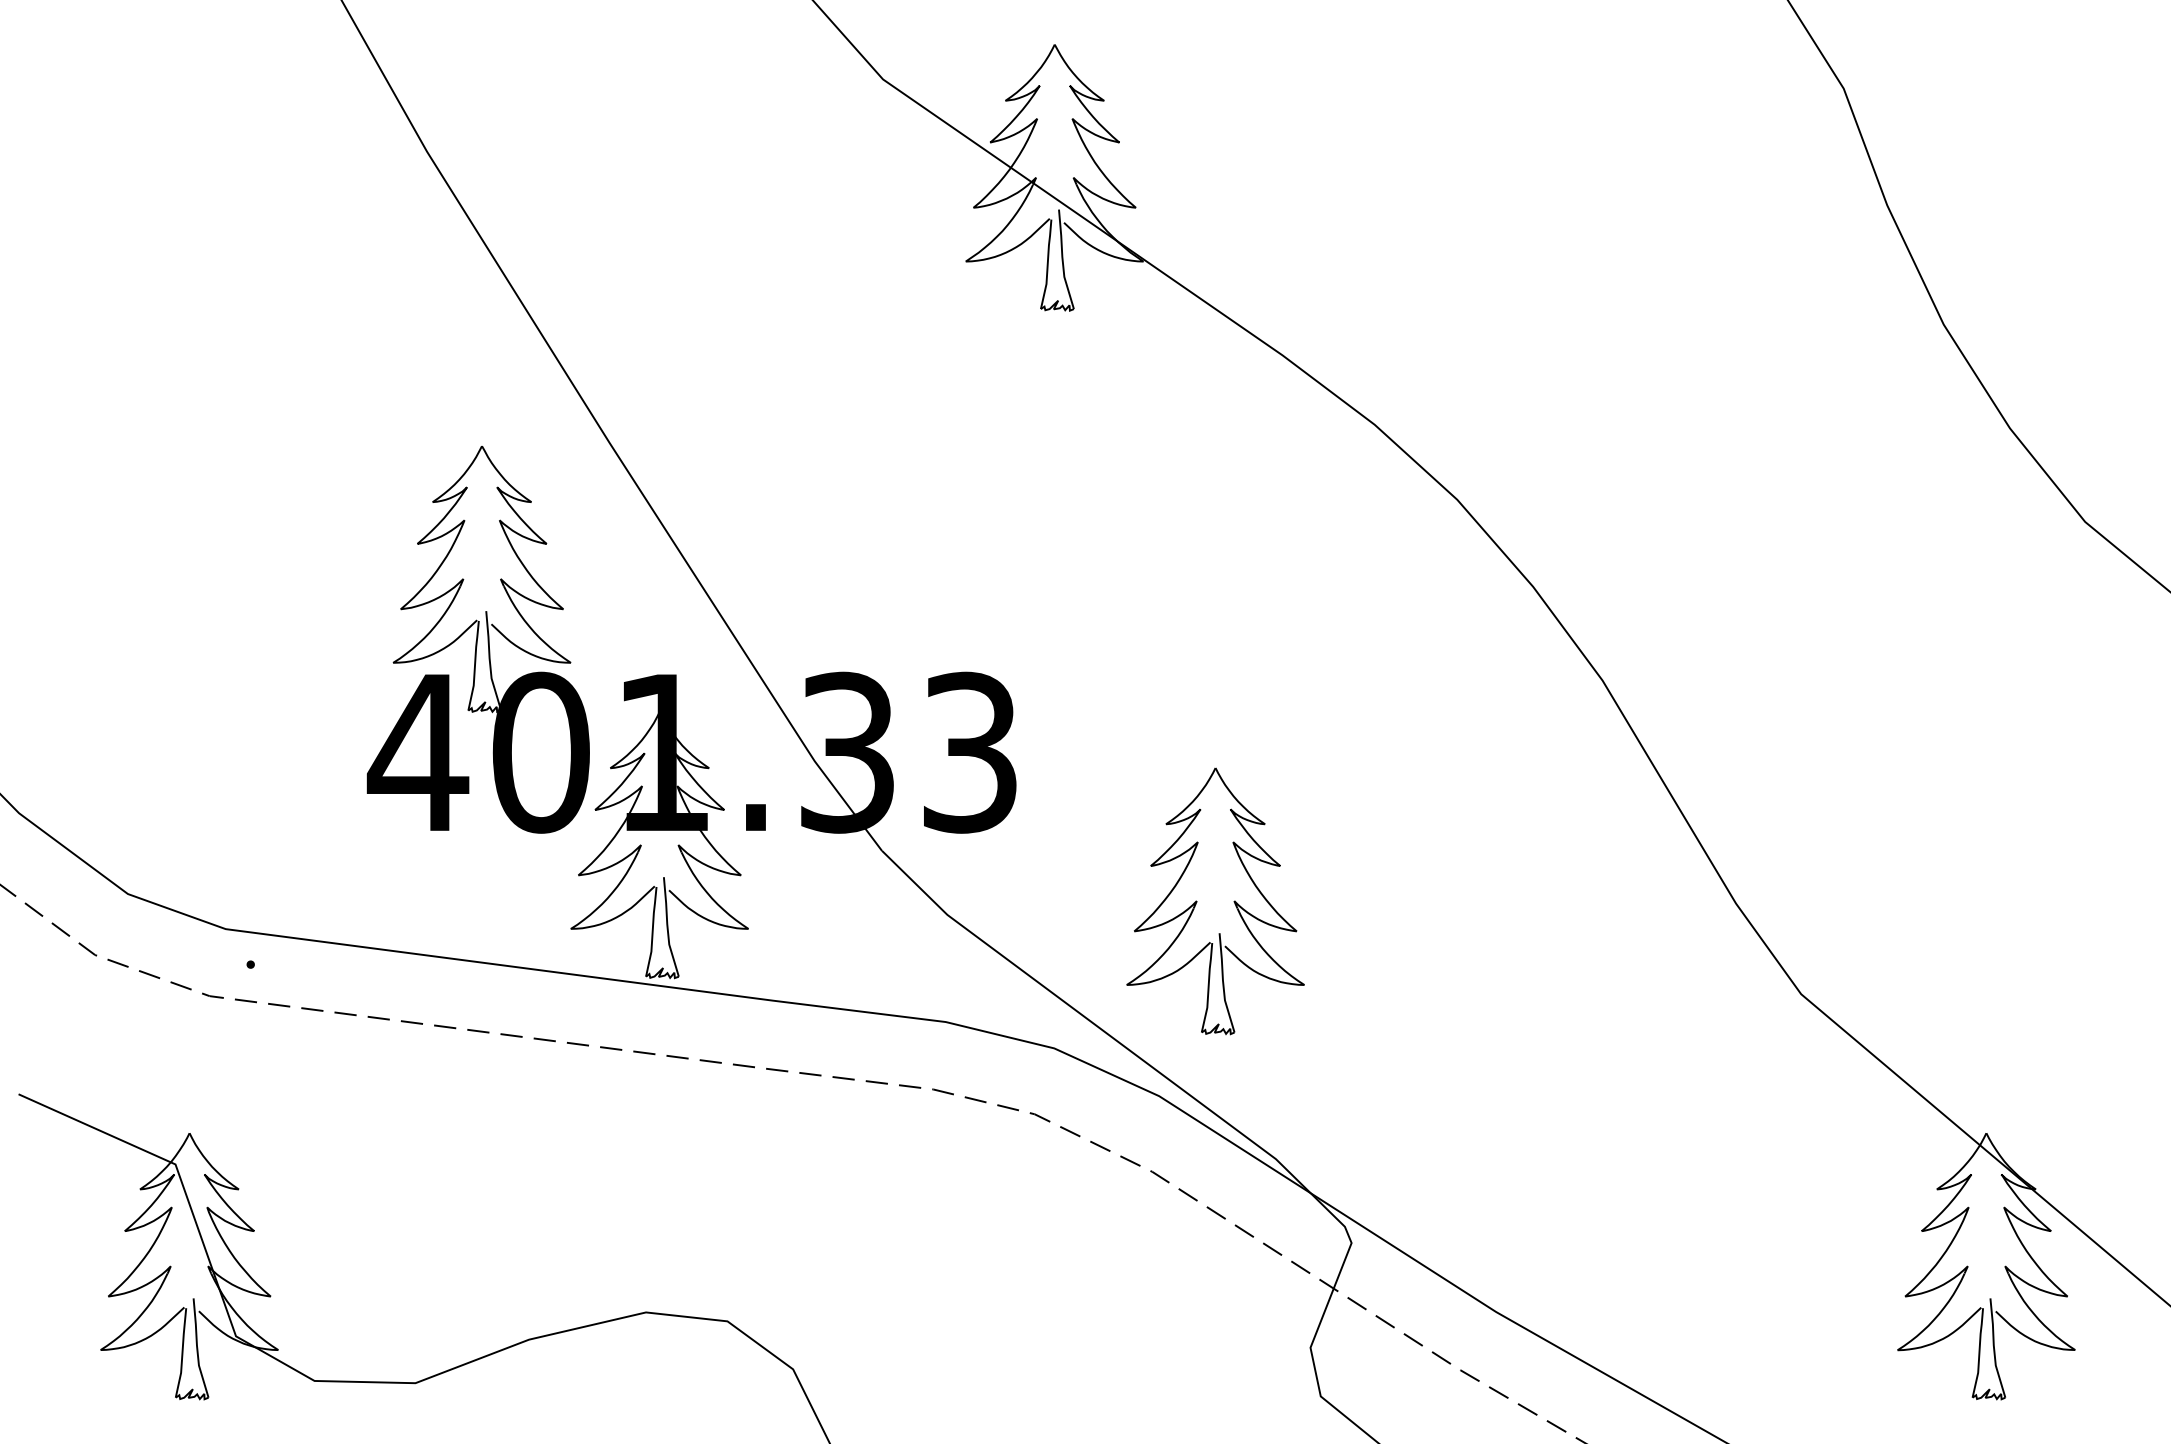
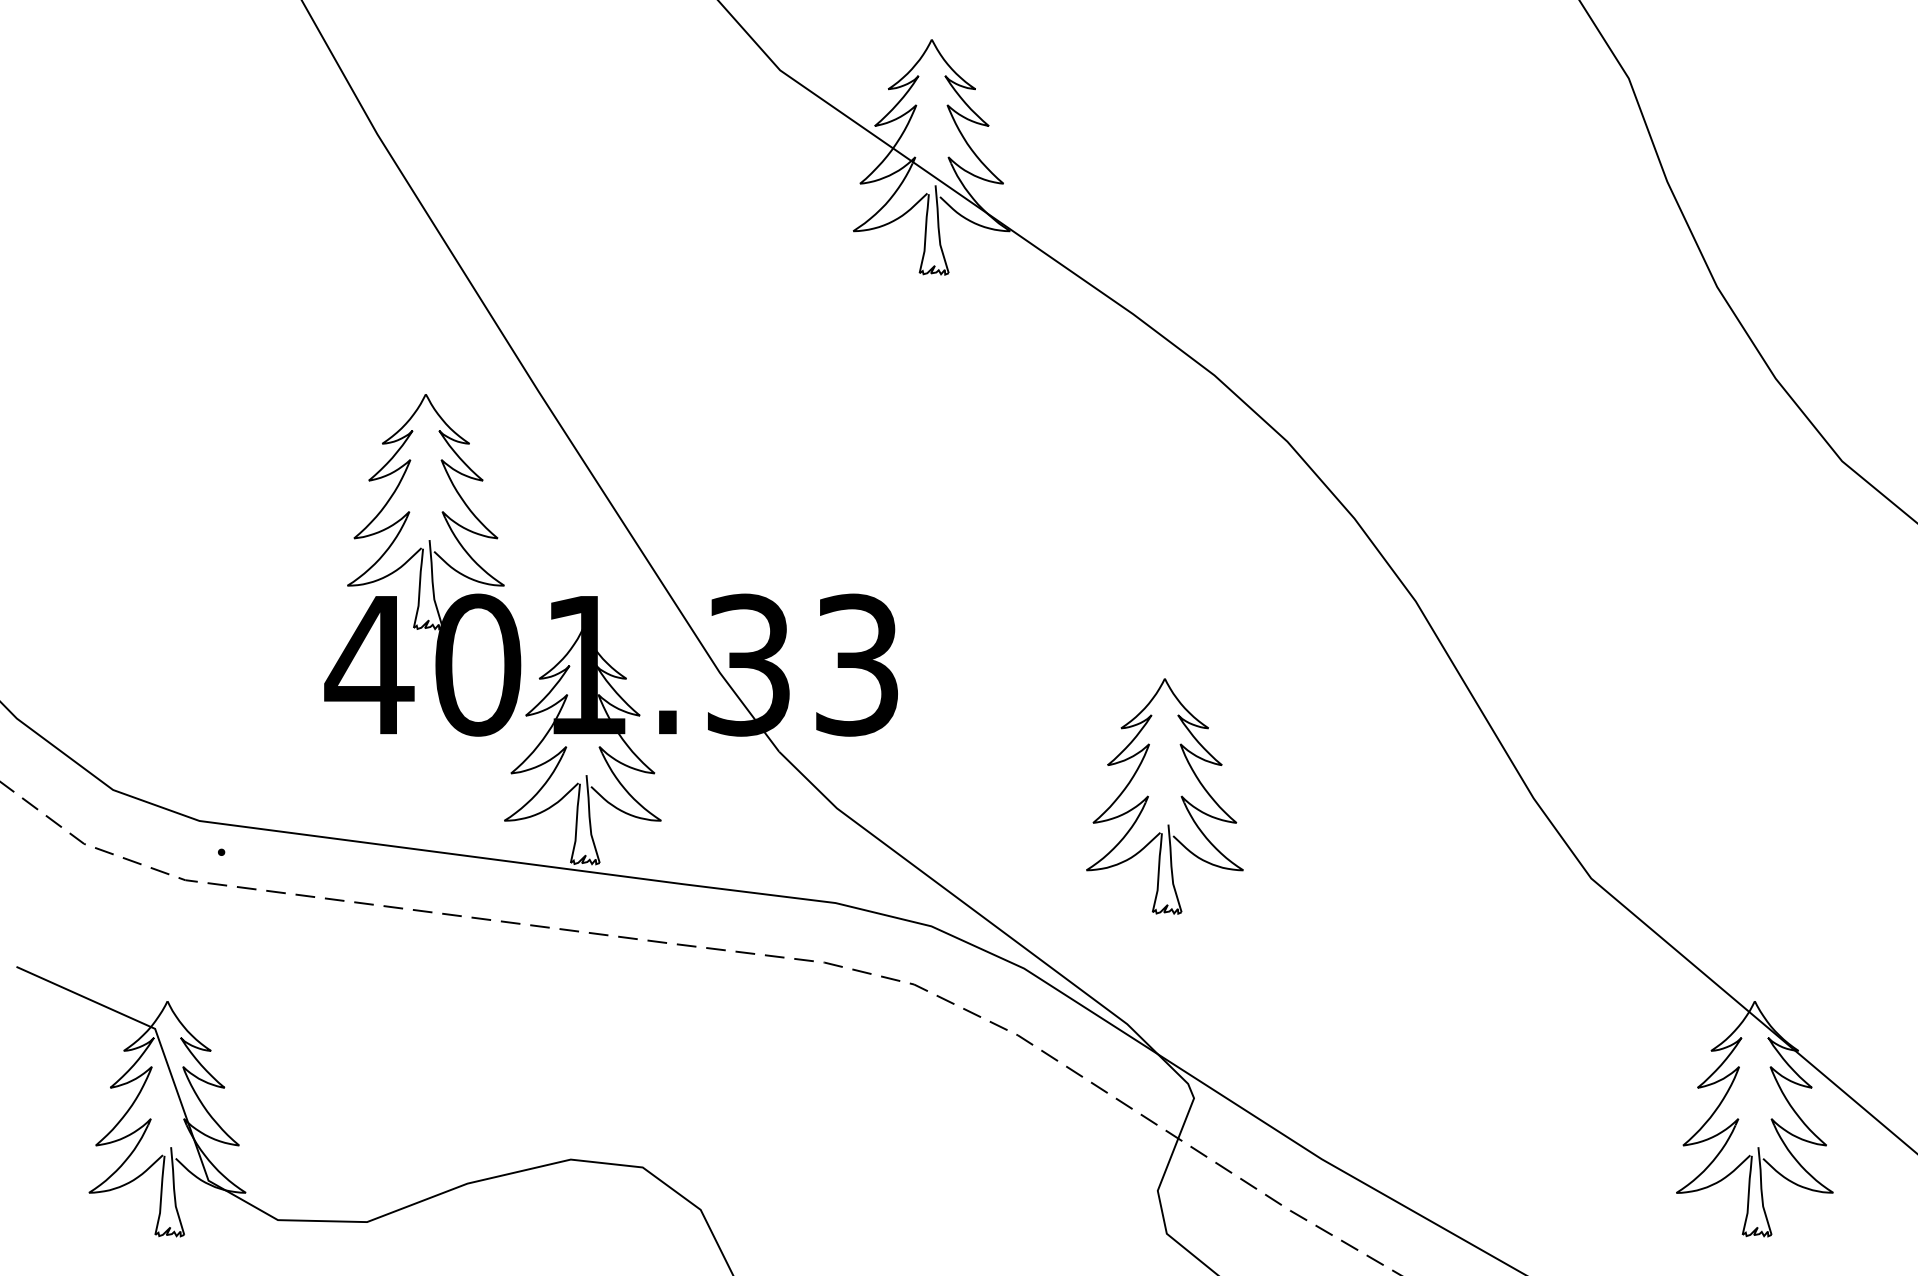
part: (1197, 901) -> (1148, 796), moved

